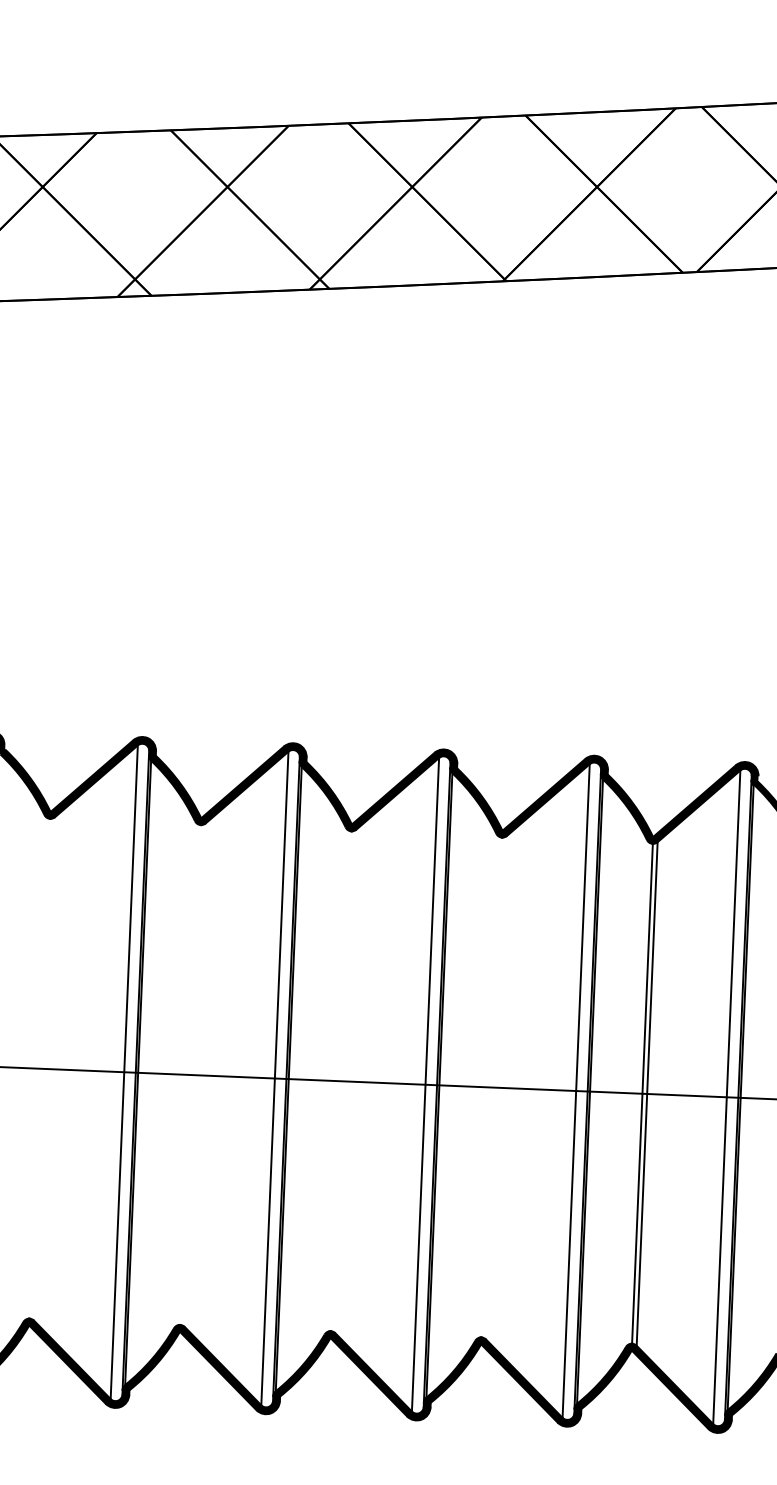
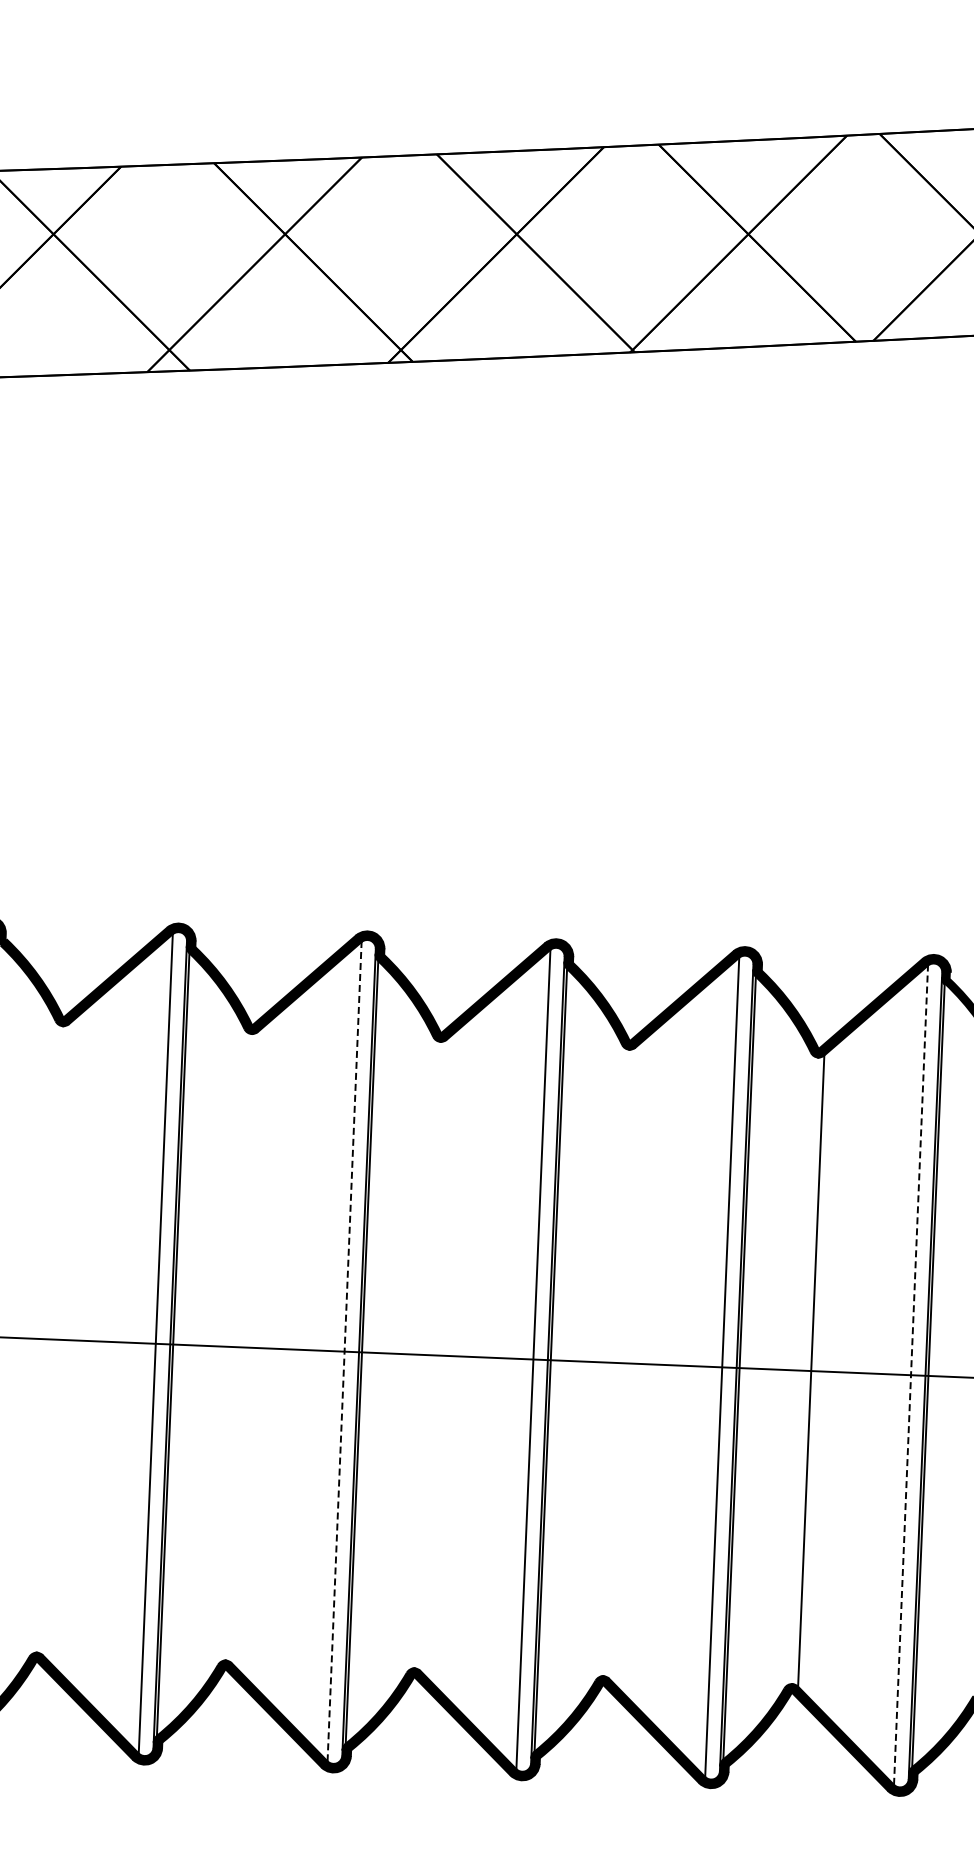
line: (274, 1078) -> (344, 1351), solid -> dashed
line: (642, 1093) -> (805, 1370), removed
line: (727, 1097) -> (911, 1375), solid -> dashed

